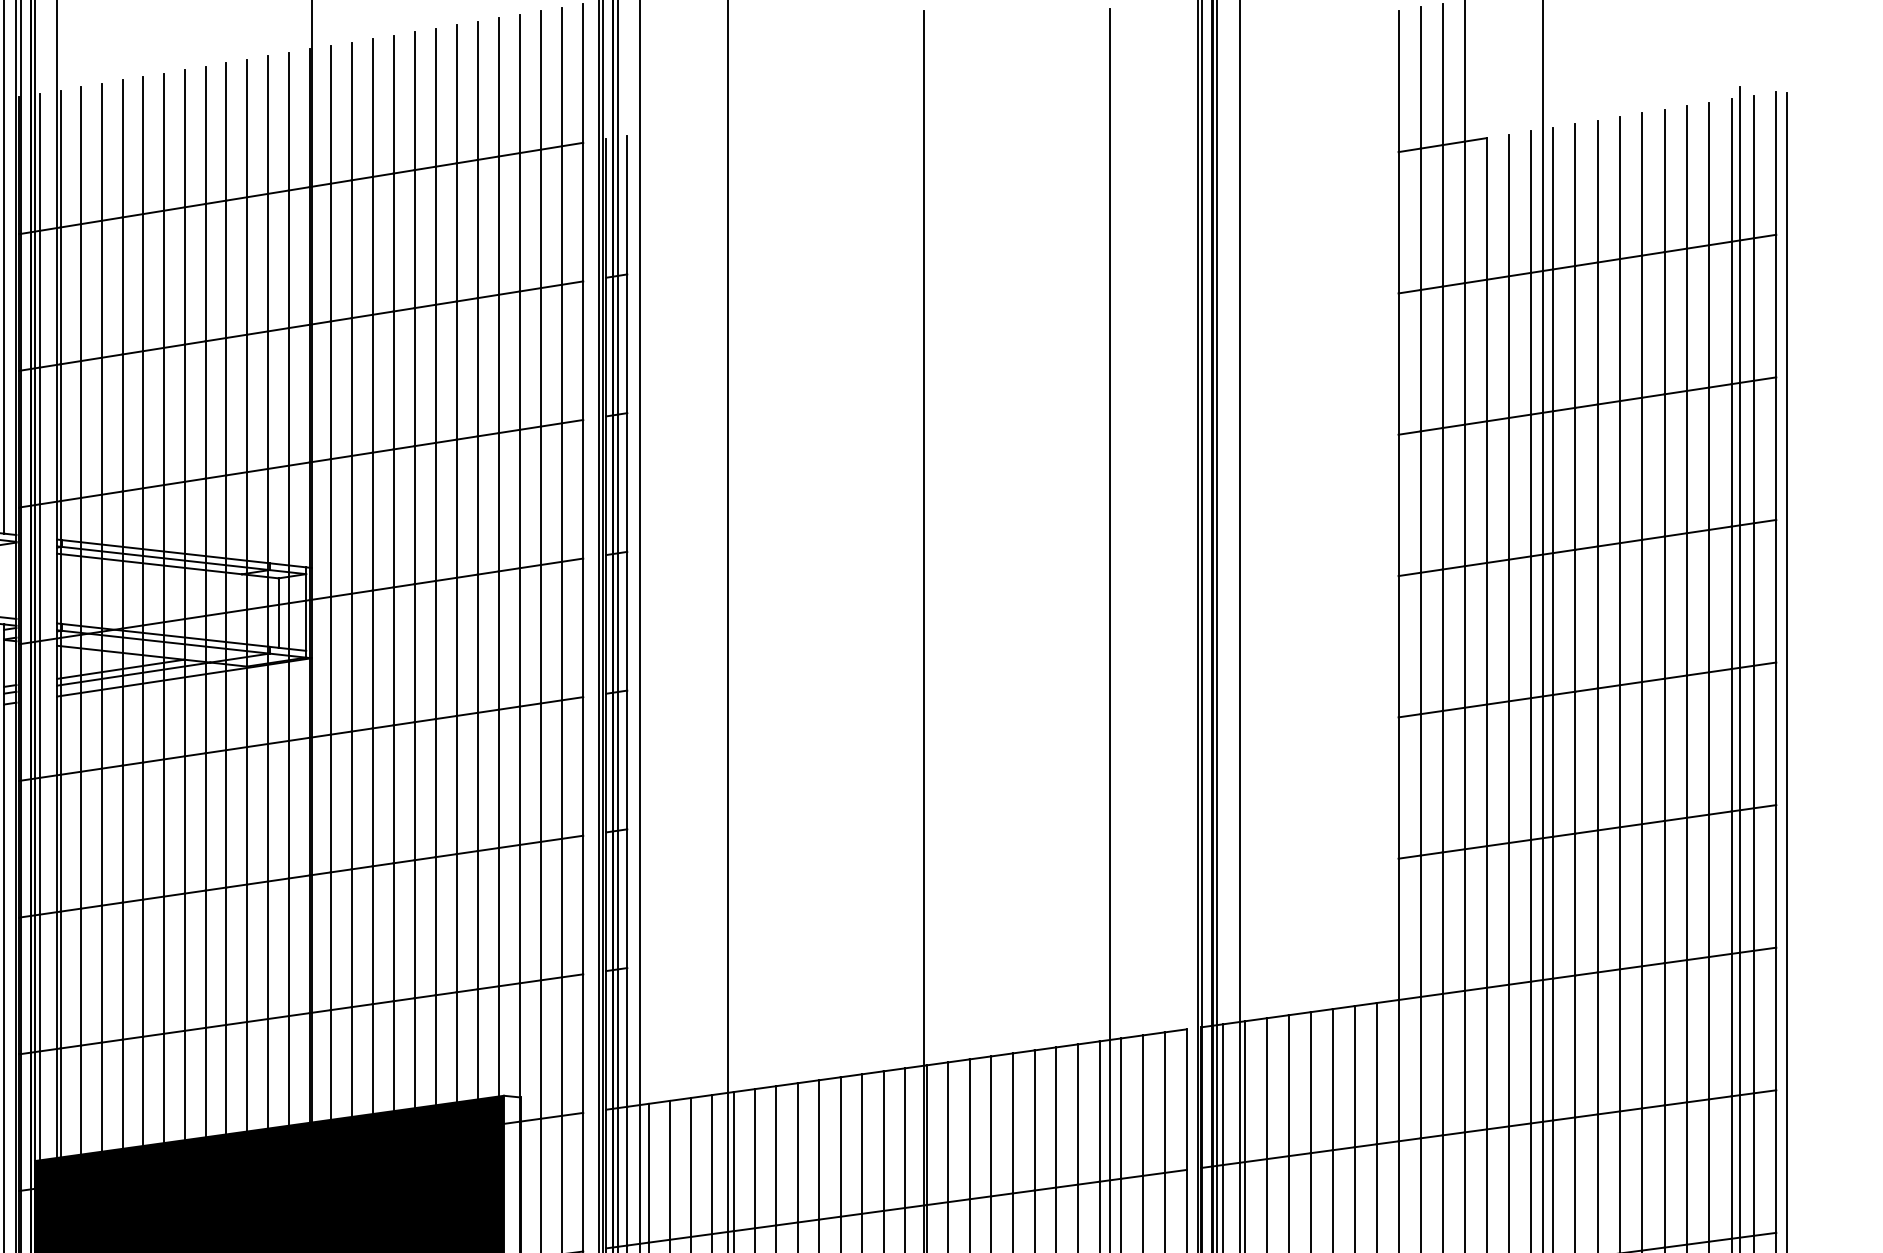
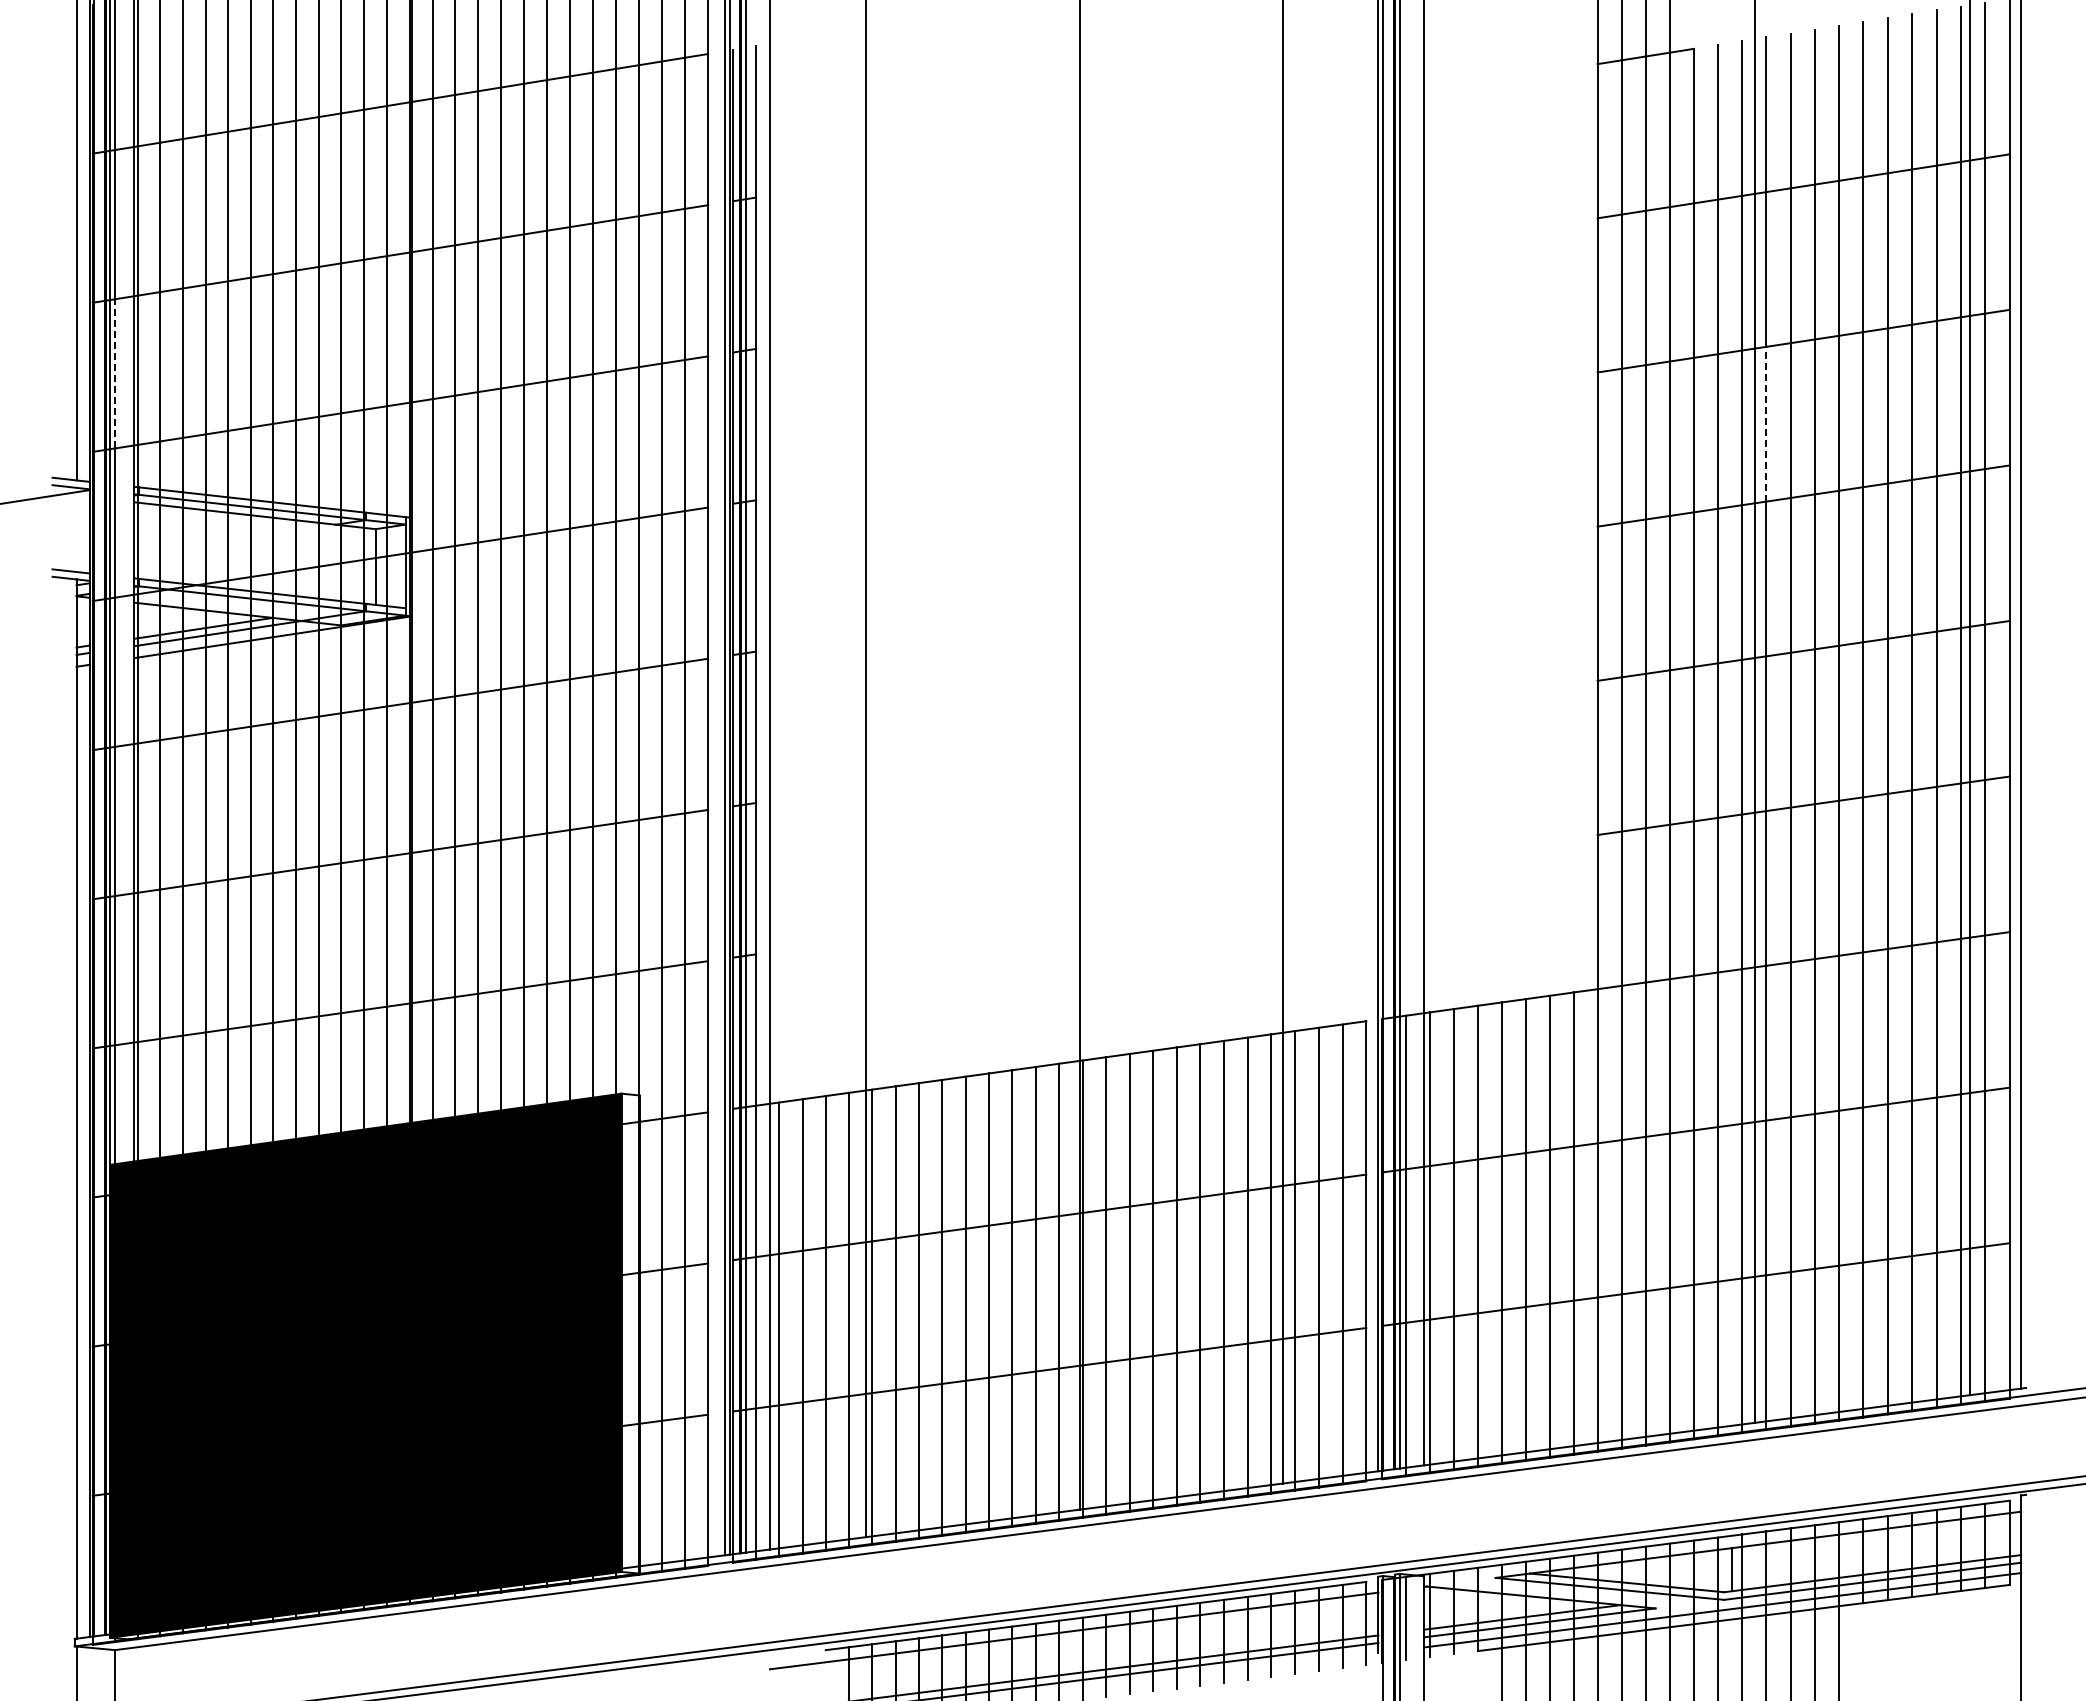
line: (40, 435) -> (115, 373), solid -> dashed
line: (1553, 481) -> (1766, 423), solid -> dashed

